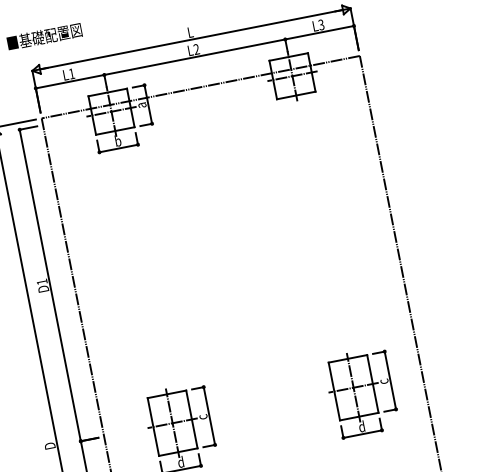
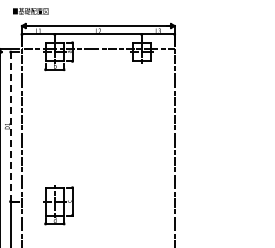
line: (49, 284) -> (10, 126), solid -> dashed
part: (362, 394) -> (145, 205), removed

